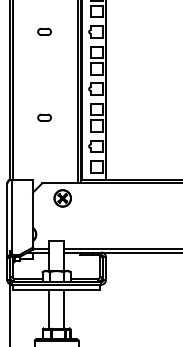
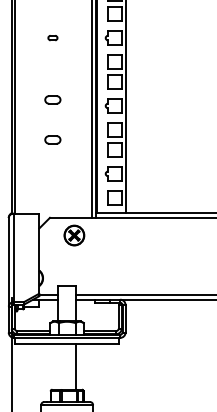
part: (44, 31) -> (52, 37), size x0.6
part: (44, 83) -> (52, 99), added
line: (48, 308) -> (57, 366), removed

